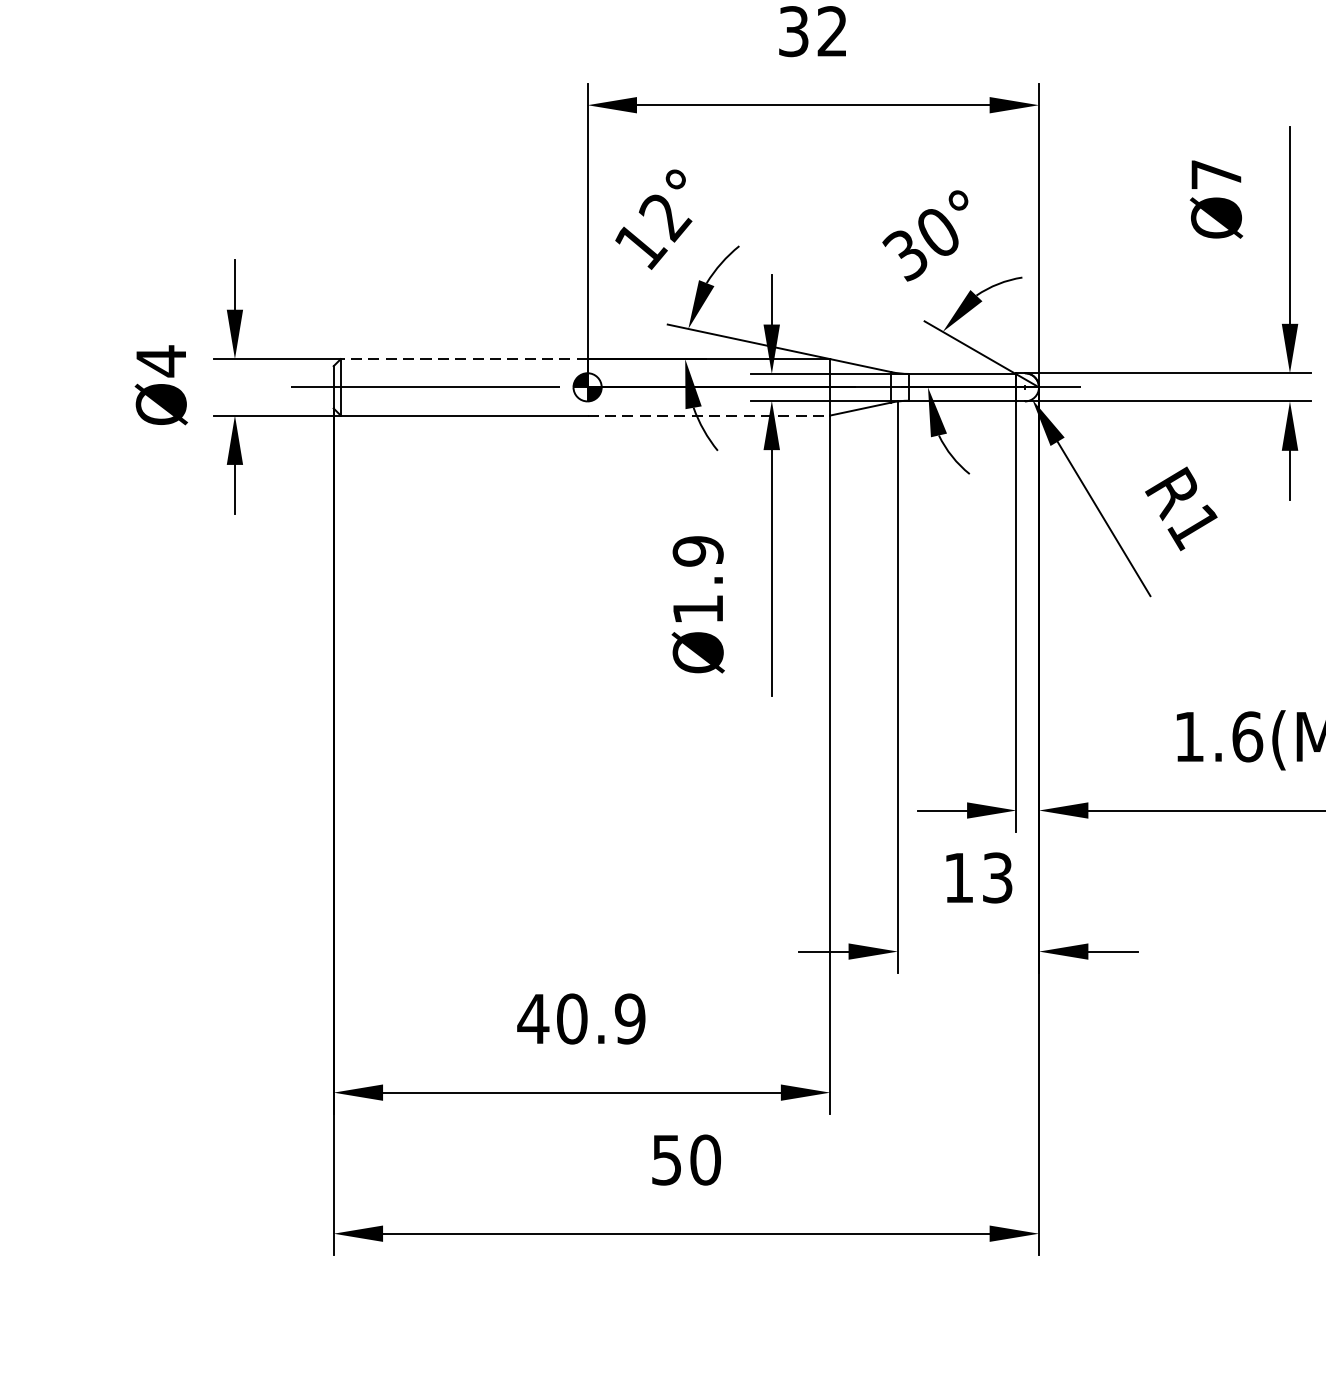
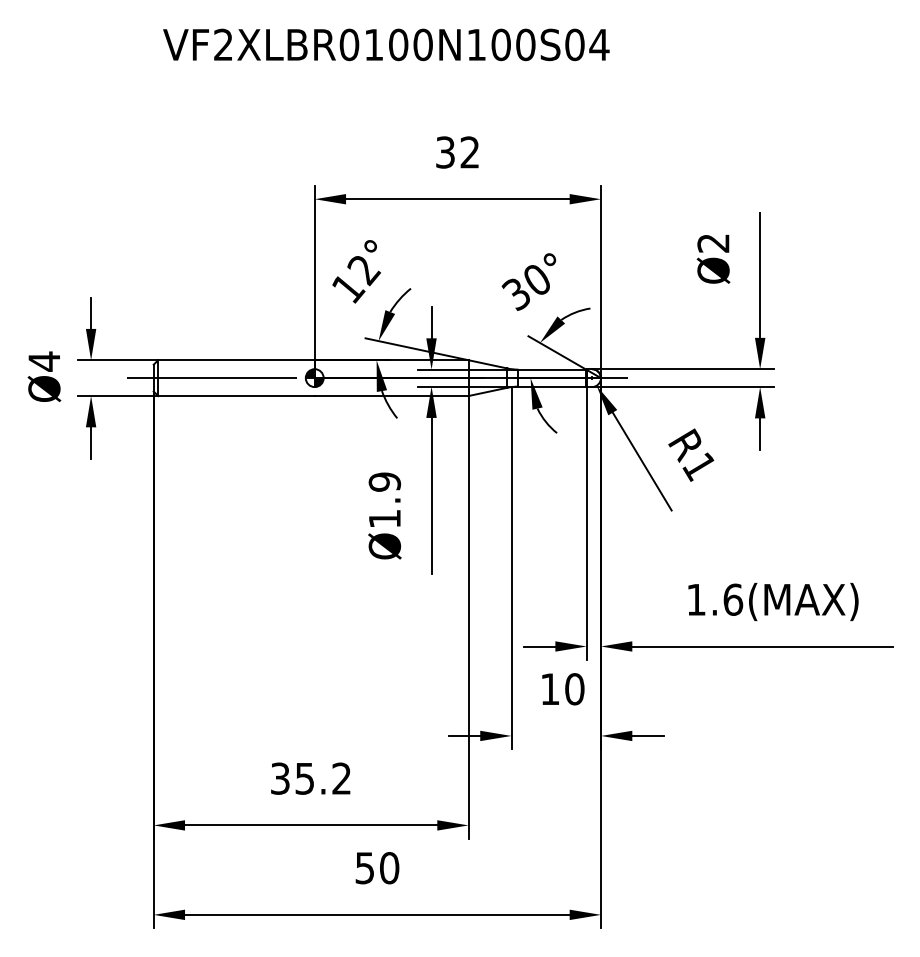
text: (1216, 175) -> (713, 243), Ø7 -> Ø2
line: (462, 359) -> (235, 360), dashed -> solid
line: (708, 416) -> (391, 396), dashed -> solid
text: (997, 878) -> (574, 689), 13 -> 10
text: (580, 1018) -> (310, 778), 40.9 -> 35.2

